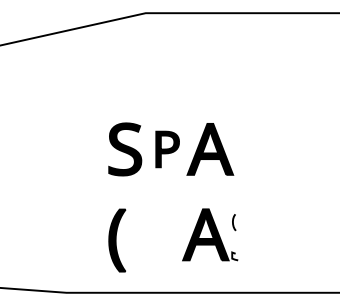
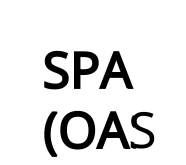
part: (167, 149) -> (86, 70), size x1.43
part: (155, 234) -> (77, 129), added
fill: (248, 234) -> (143, 129), added

